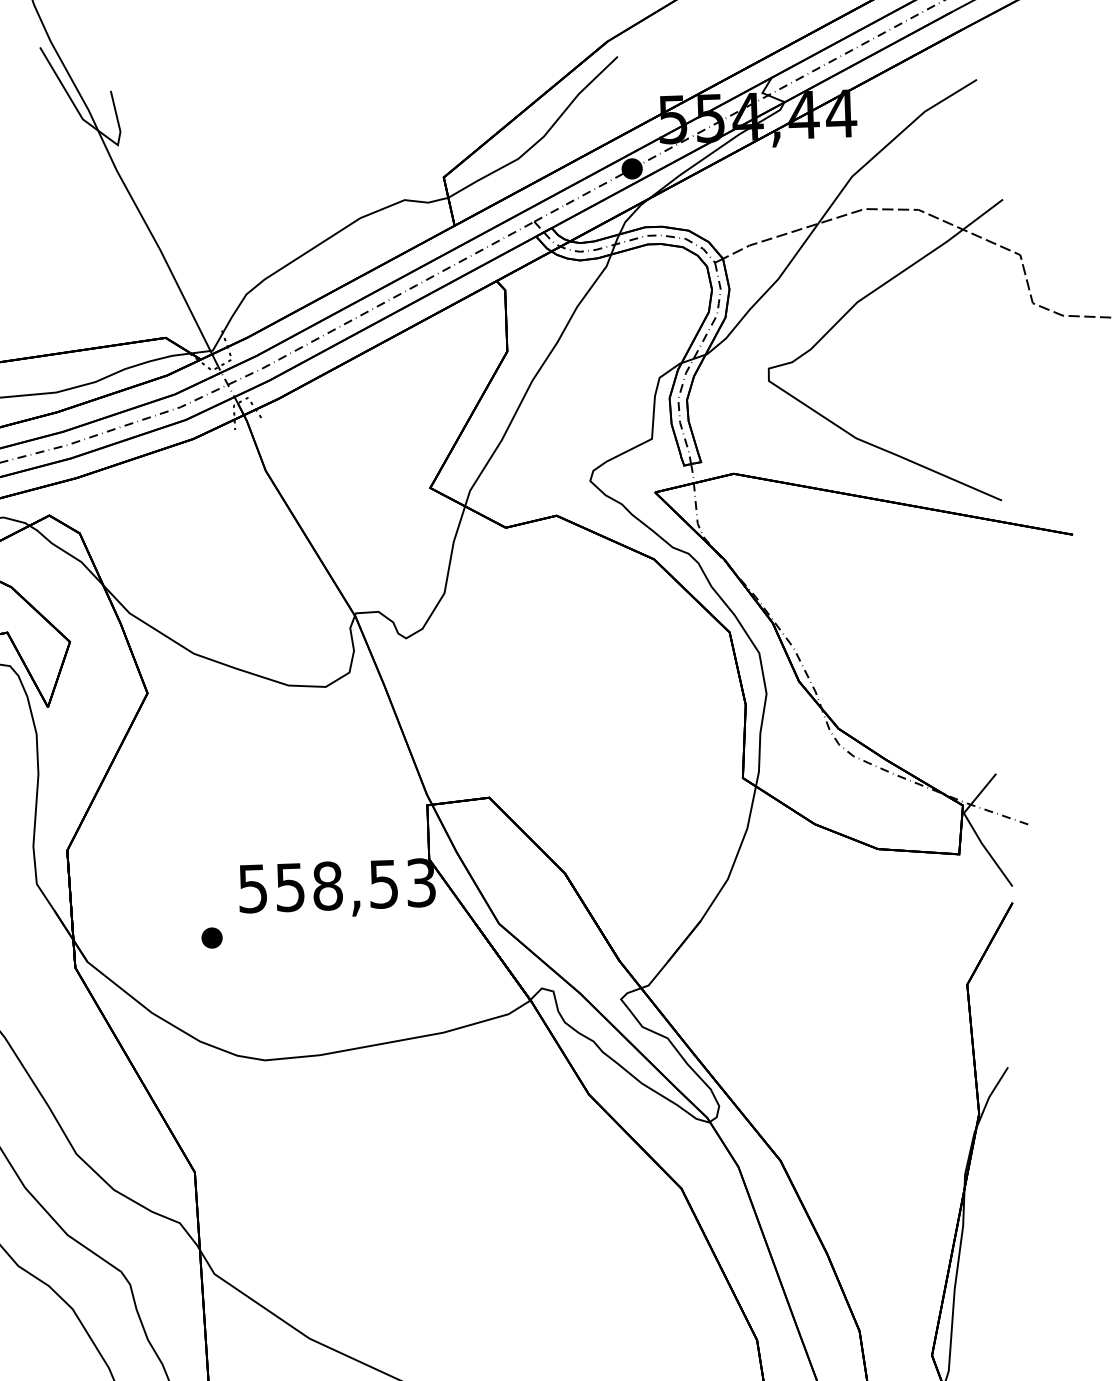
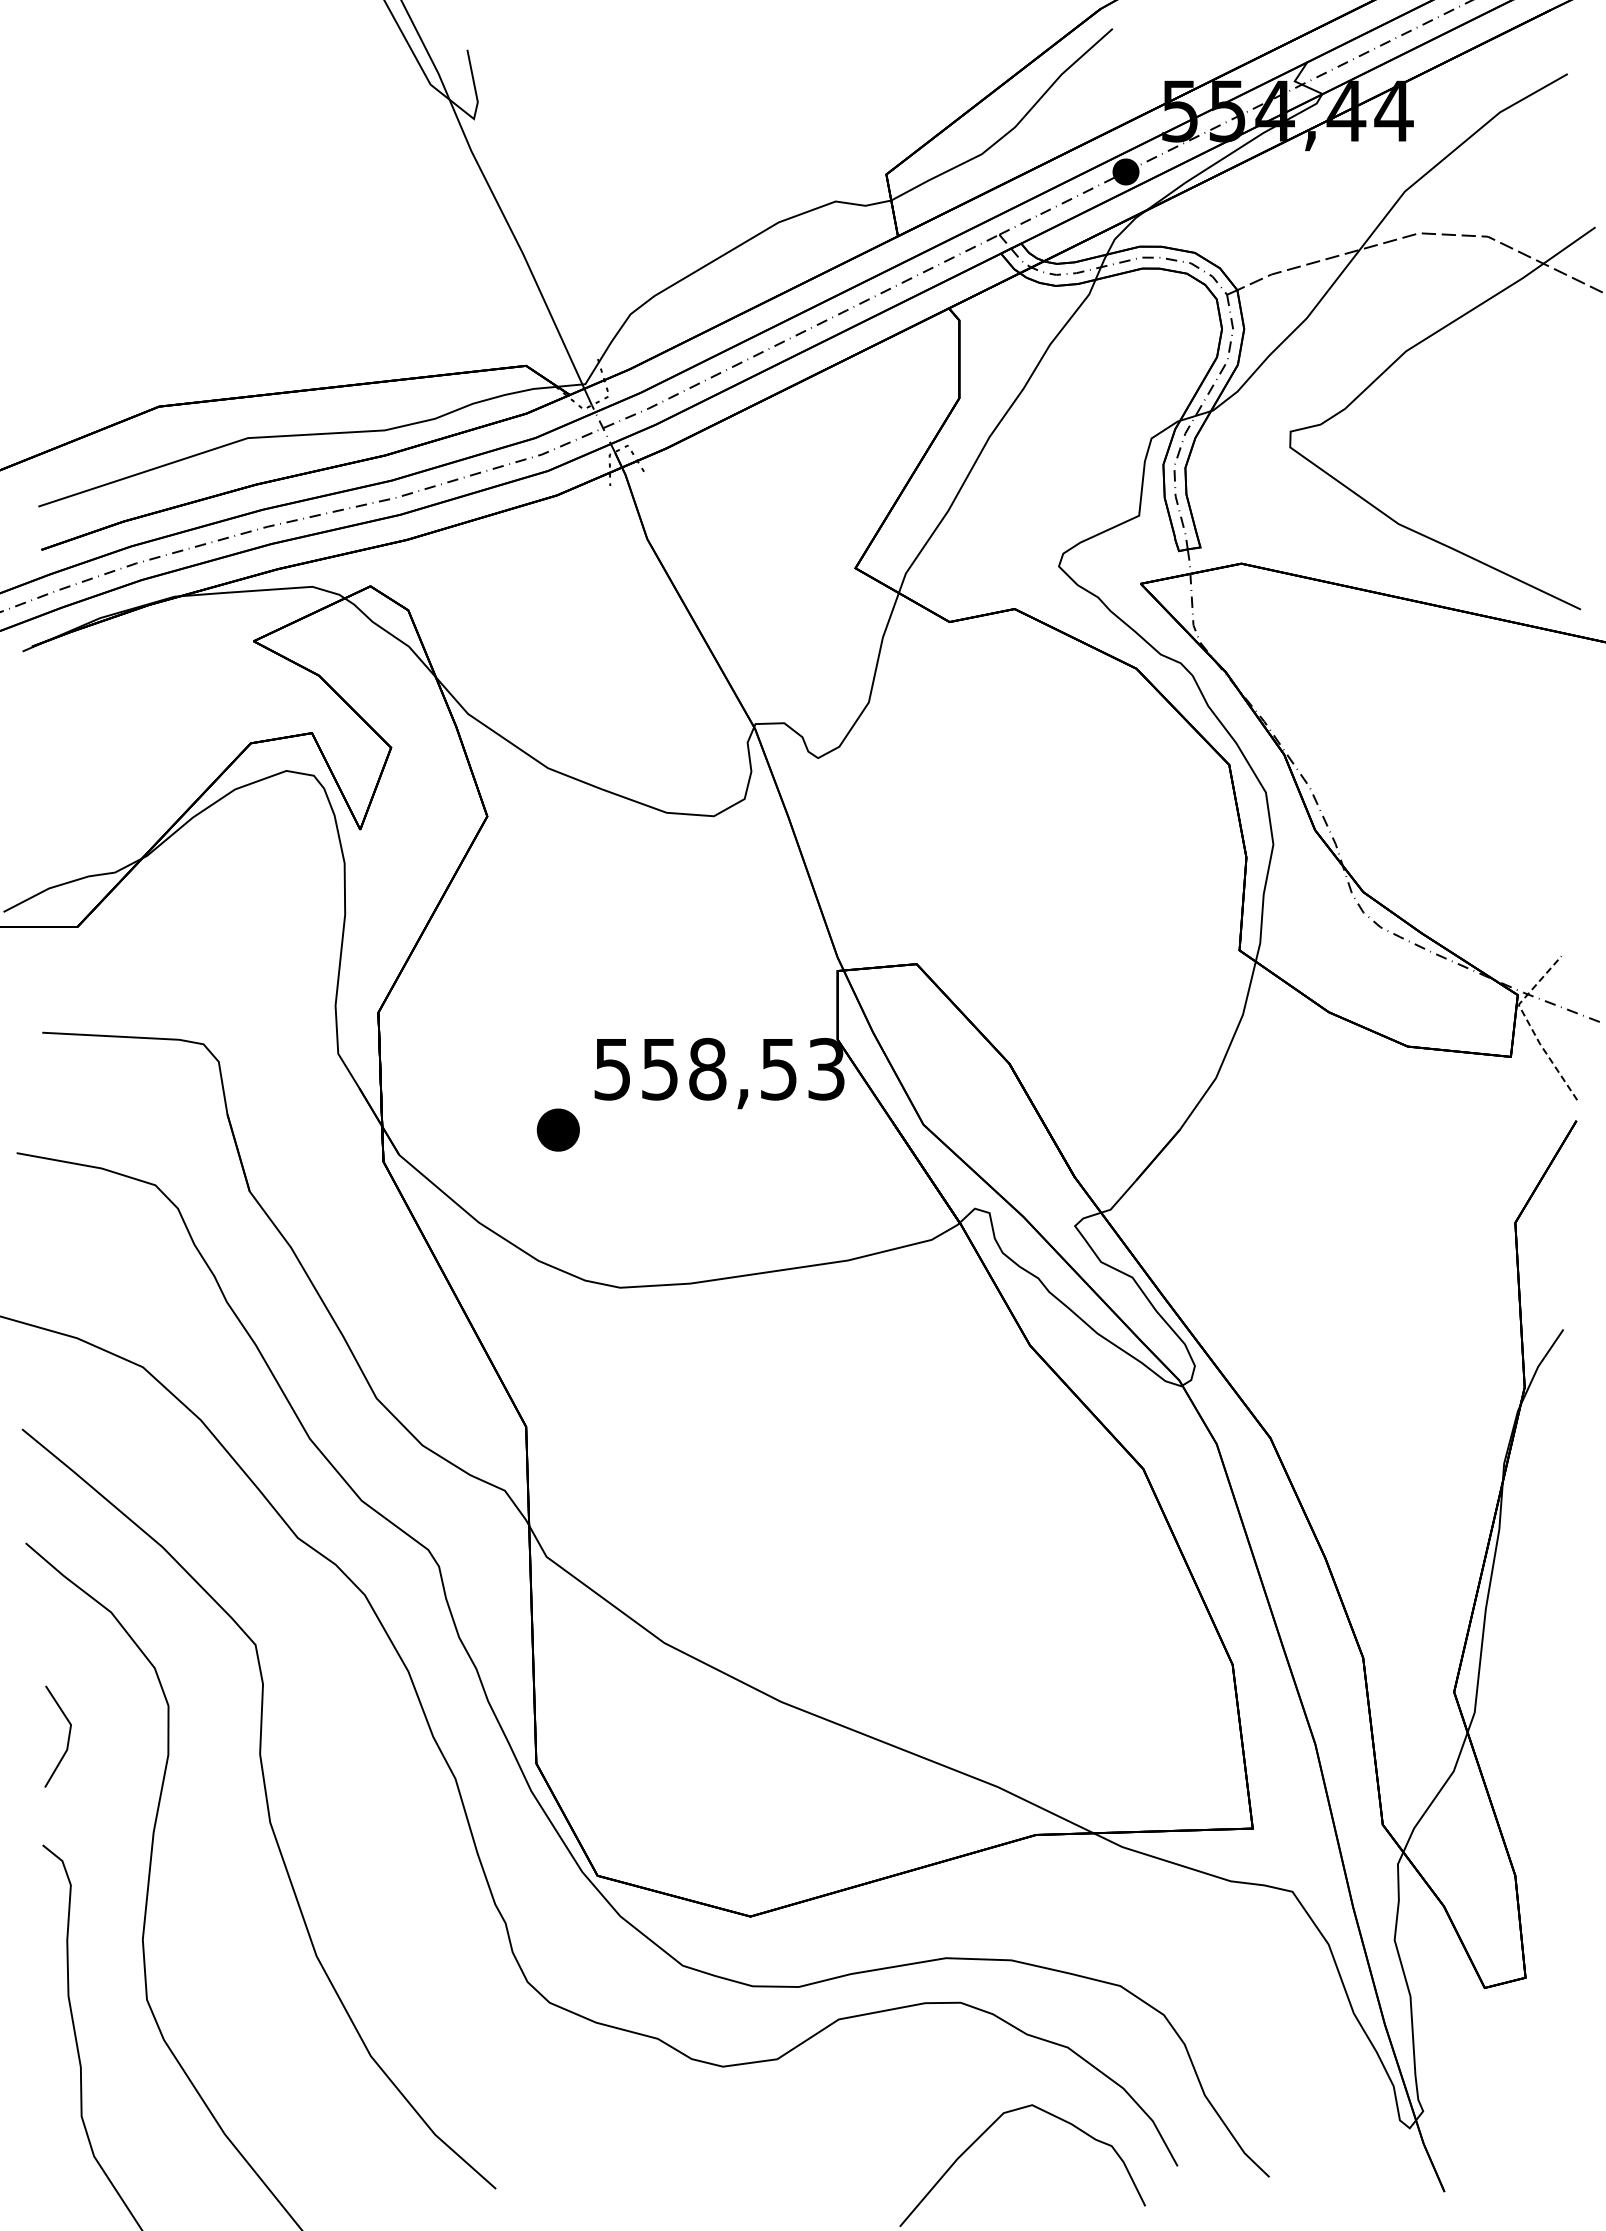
line: (973, 829) -> (1530, 1025), solid -> dashed
part: (212, 937) -> (558, 1129), size x1.6

